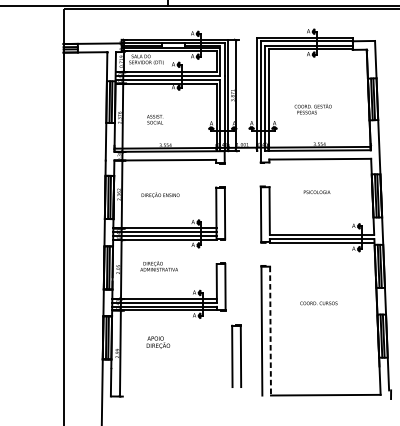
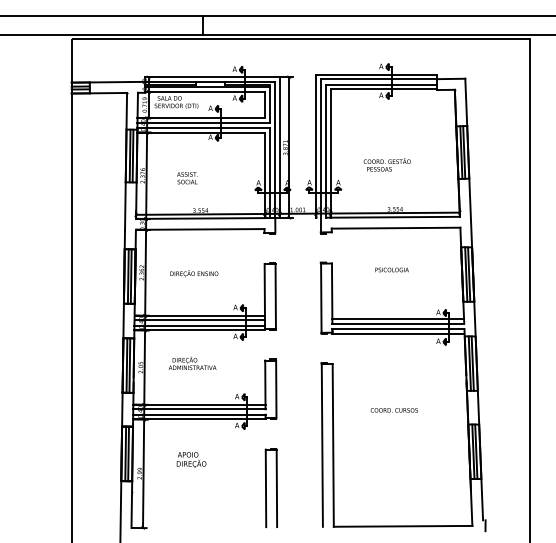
line: (322, 231) -> (398, 319), added
line: (270, 331) -> (333, 445), dashed -> solid
part: (235, 355) -> (270, 487), moved

